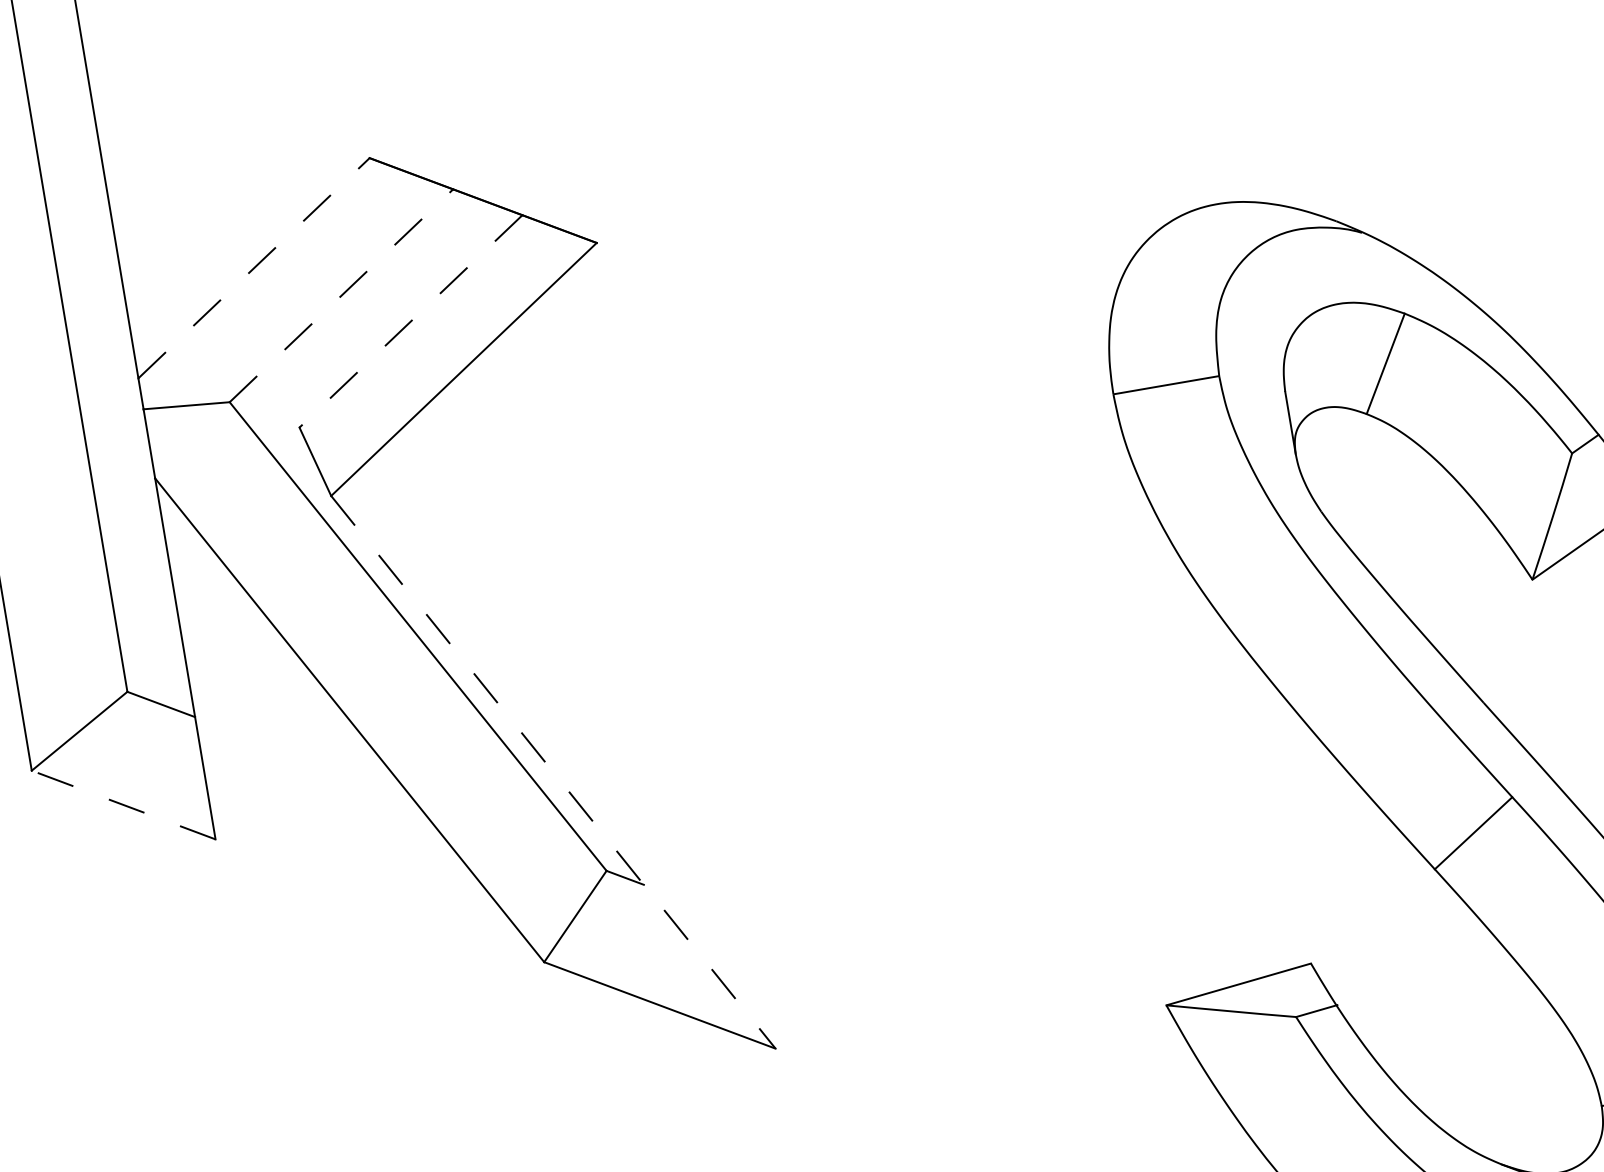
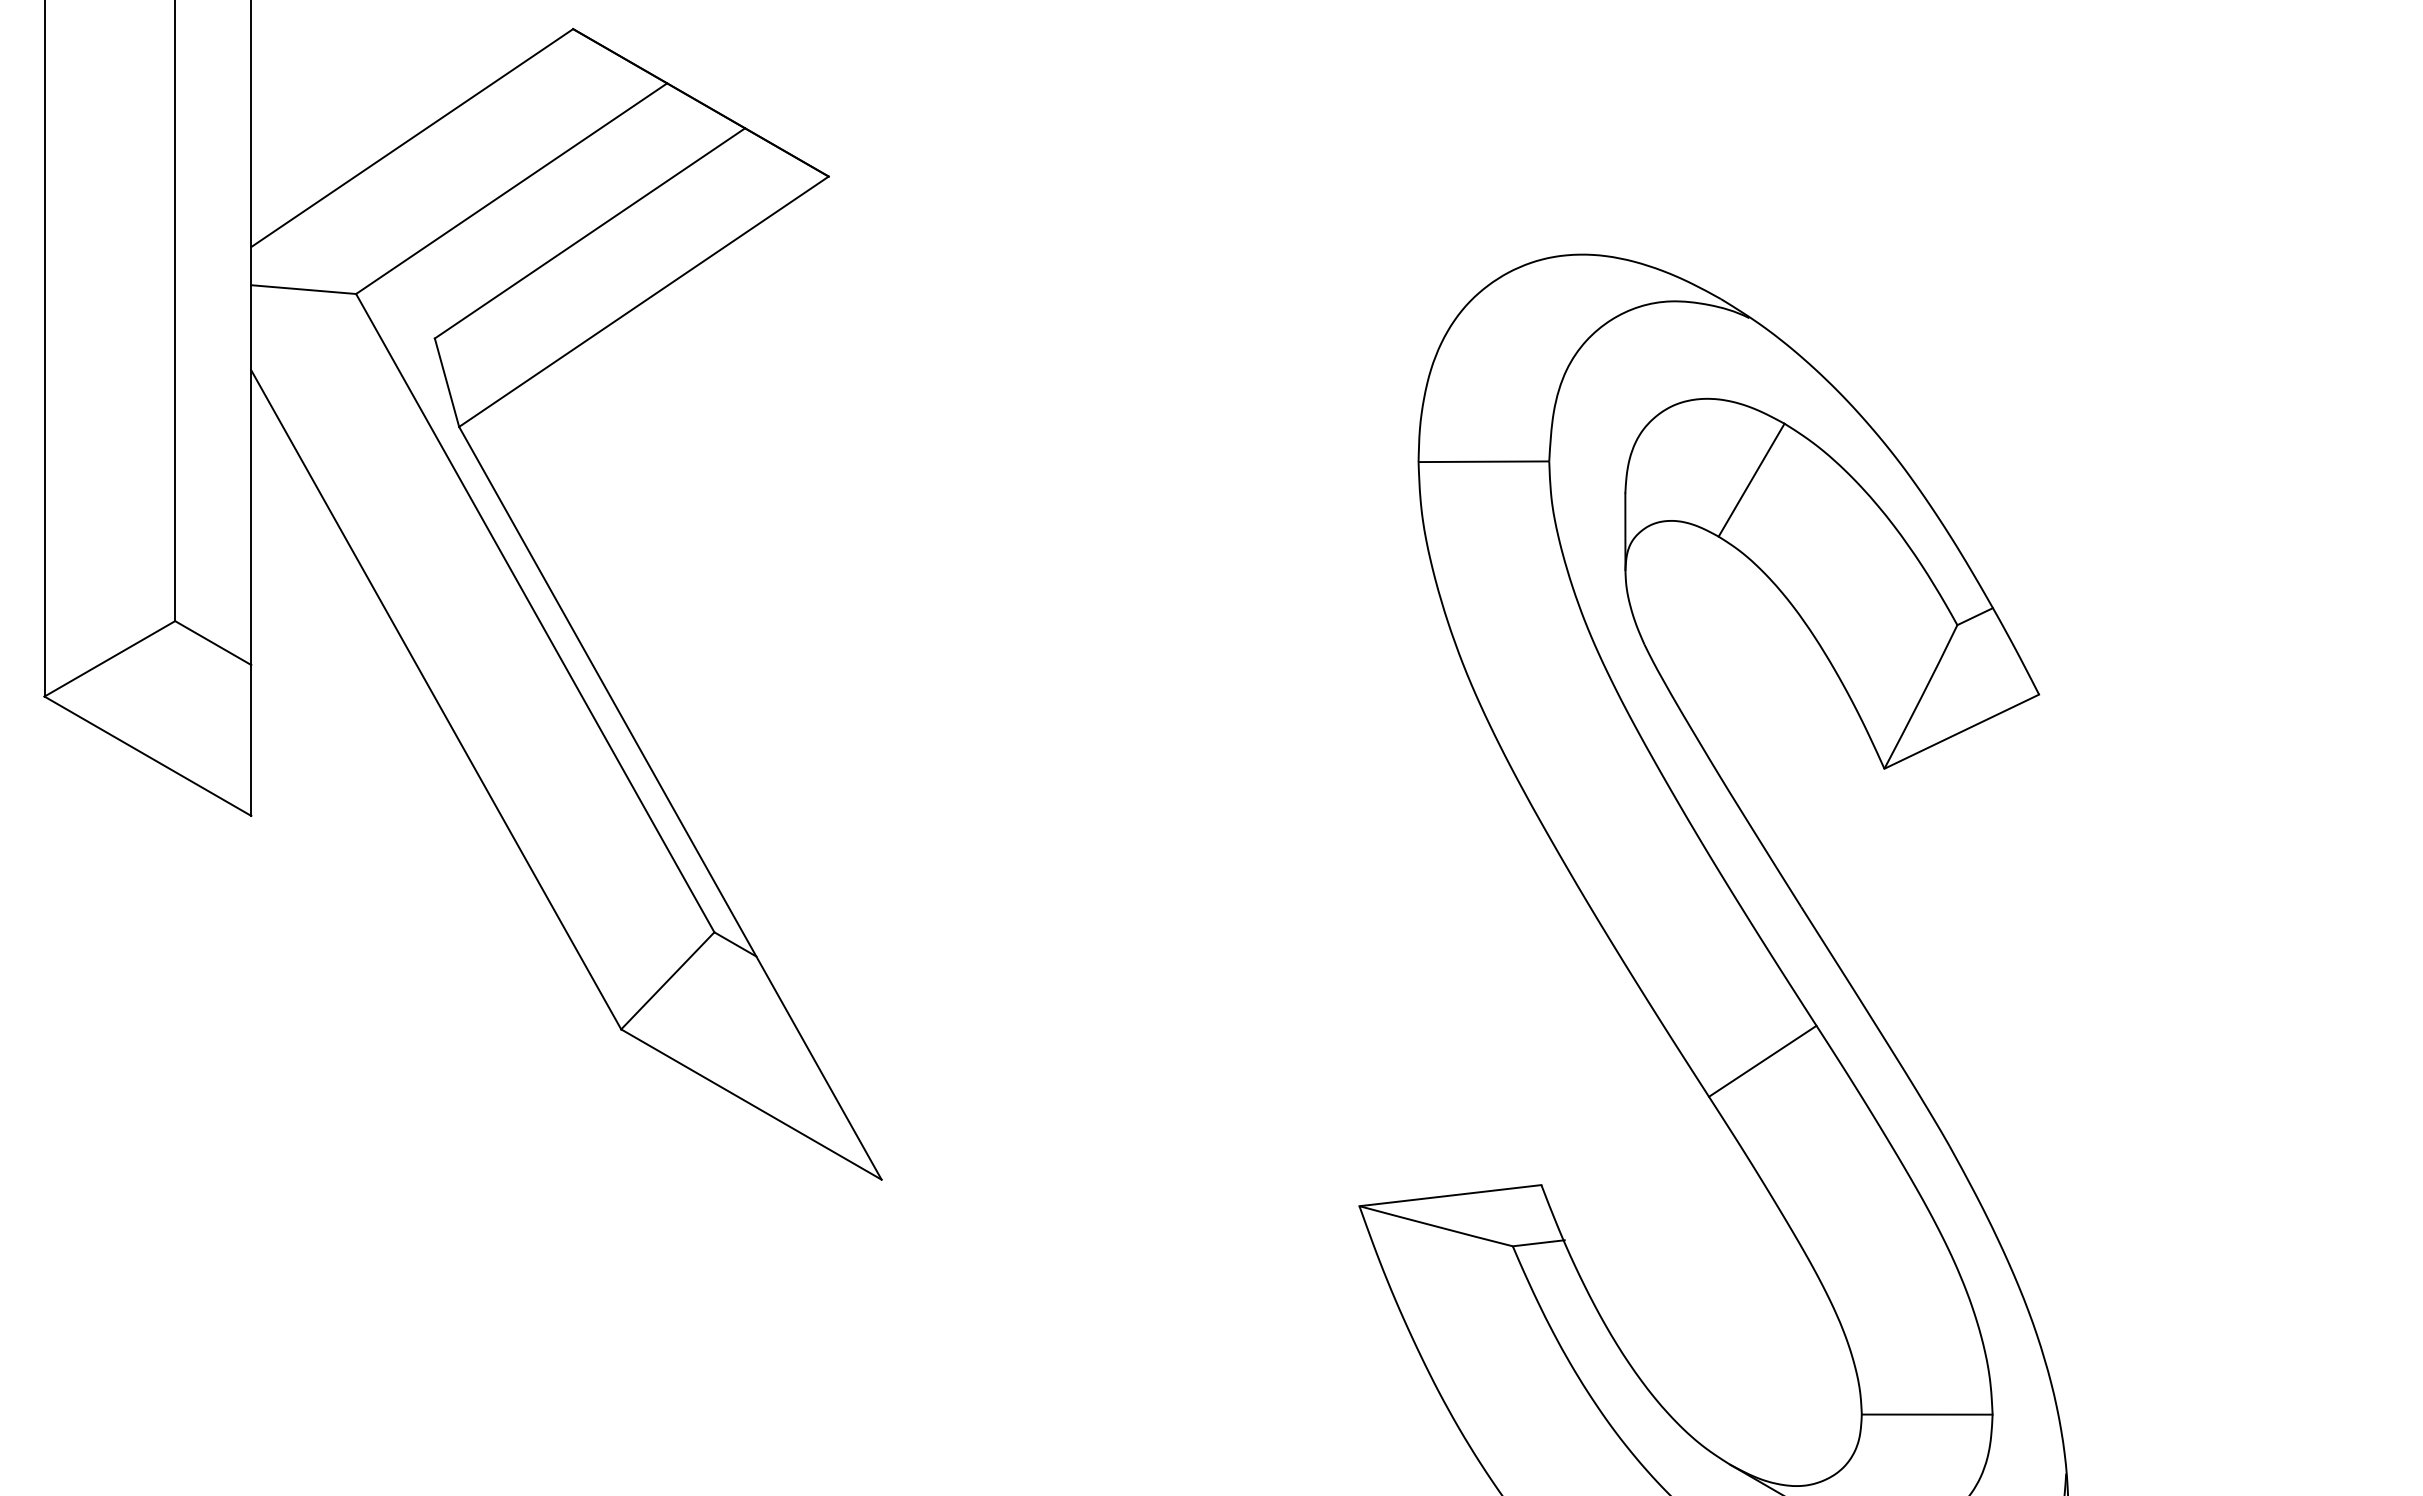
line: (254, 267) -> (412, 137), dashed -> solid
line: (341, 295) -> (511, 188), dashed -> solid
line: (410, 321) -> (589, 233), dashed -> solid
line: (553, 772) -> (670, 803), dashed -> solid
line: (123, 805) -> (147, 756), dashed -> solid

